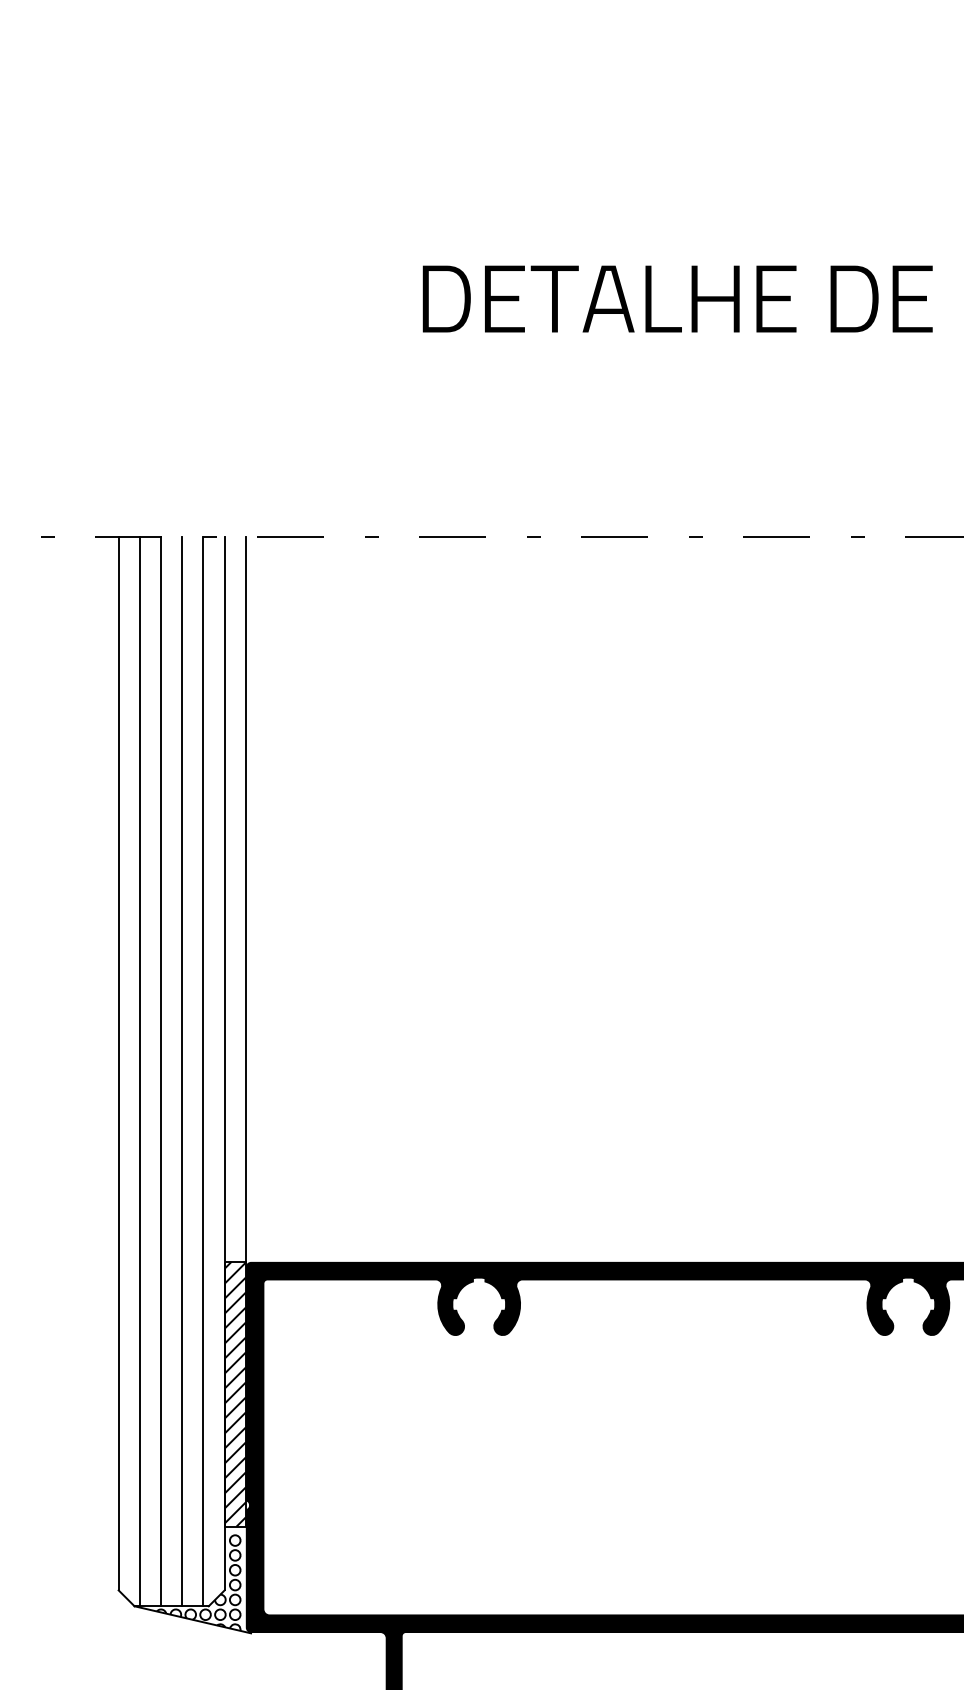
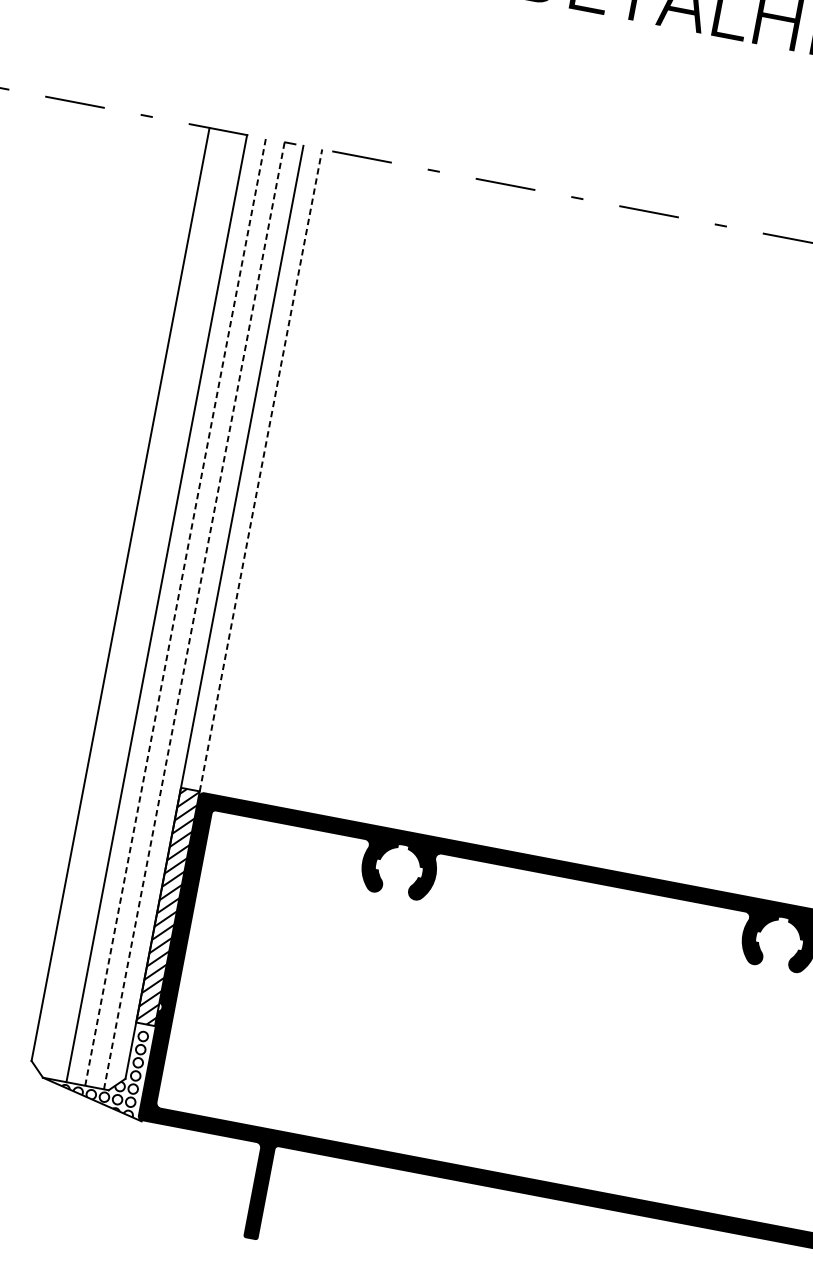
line: (245, 899) -> (260, 470), solid -> dashed
line: (139, 1071) -> (137, 604), removed
line: (182, 1071) -> (175, 612), solid -> dashed
line: (203, 1071) -> (194, 615), solid -> dashed

